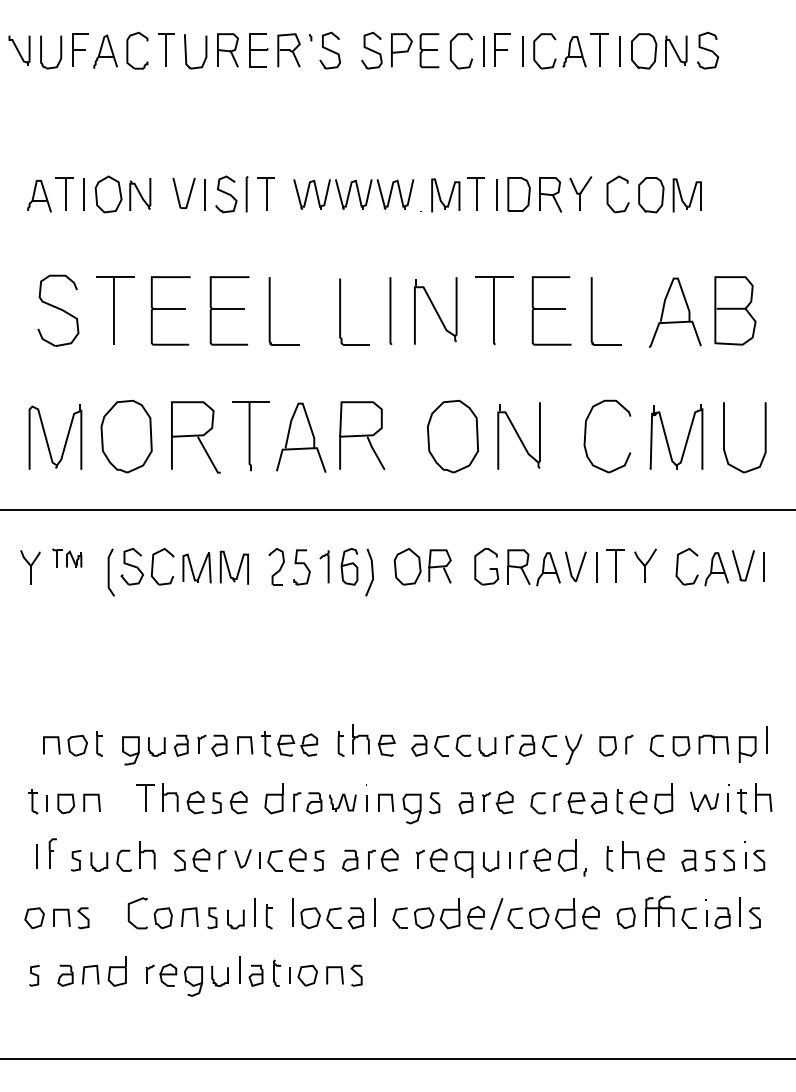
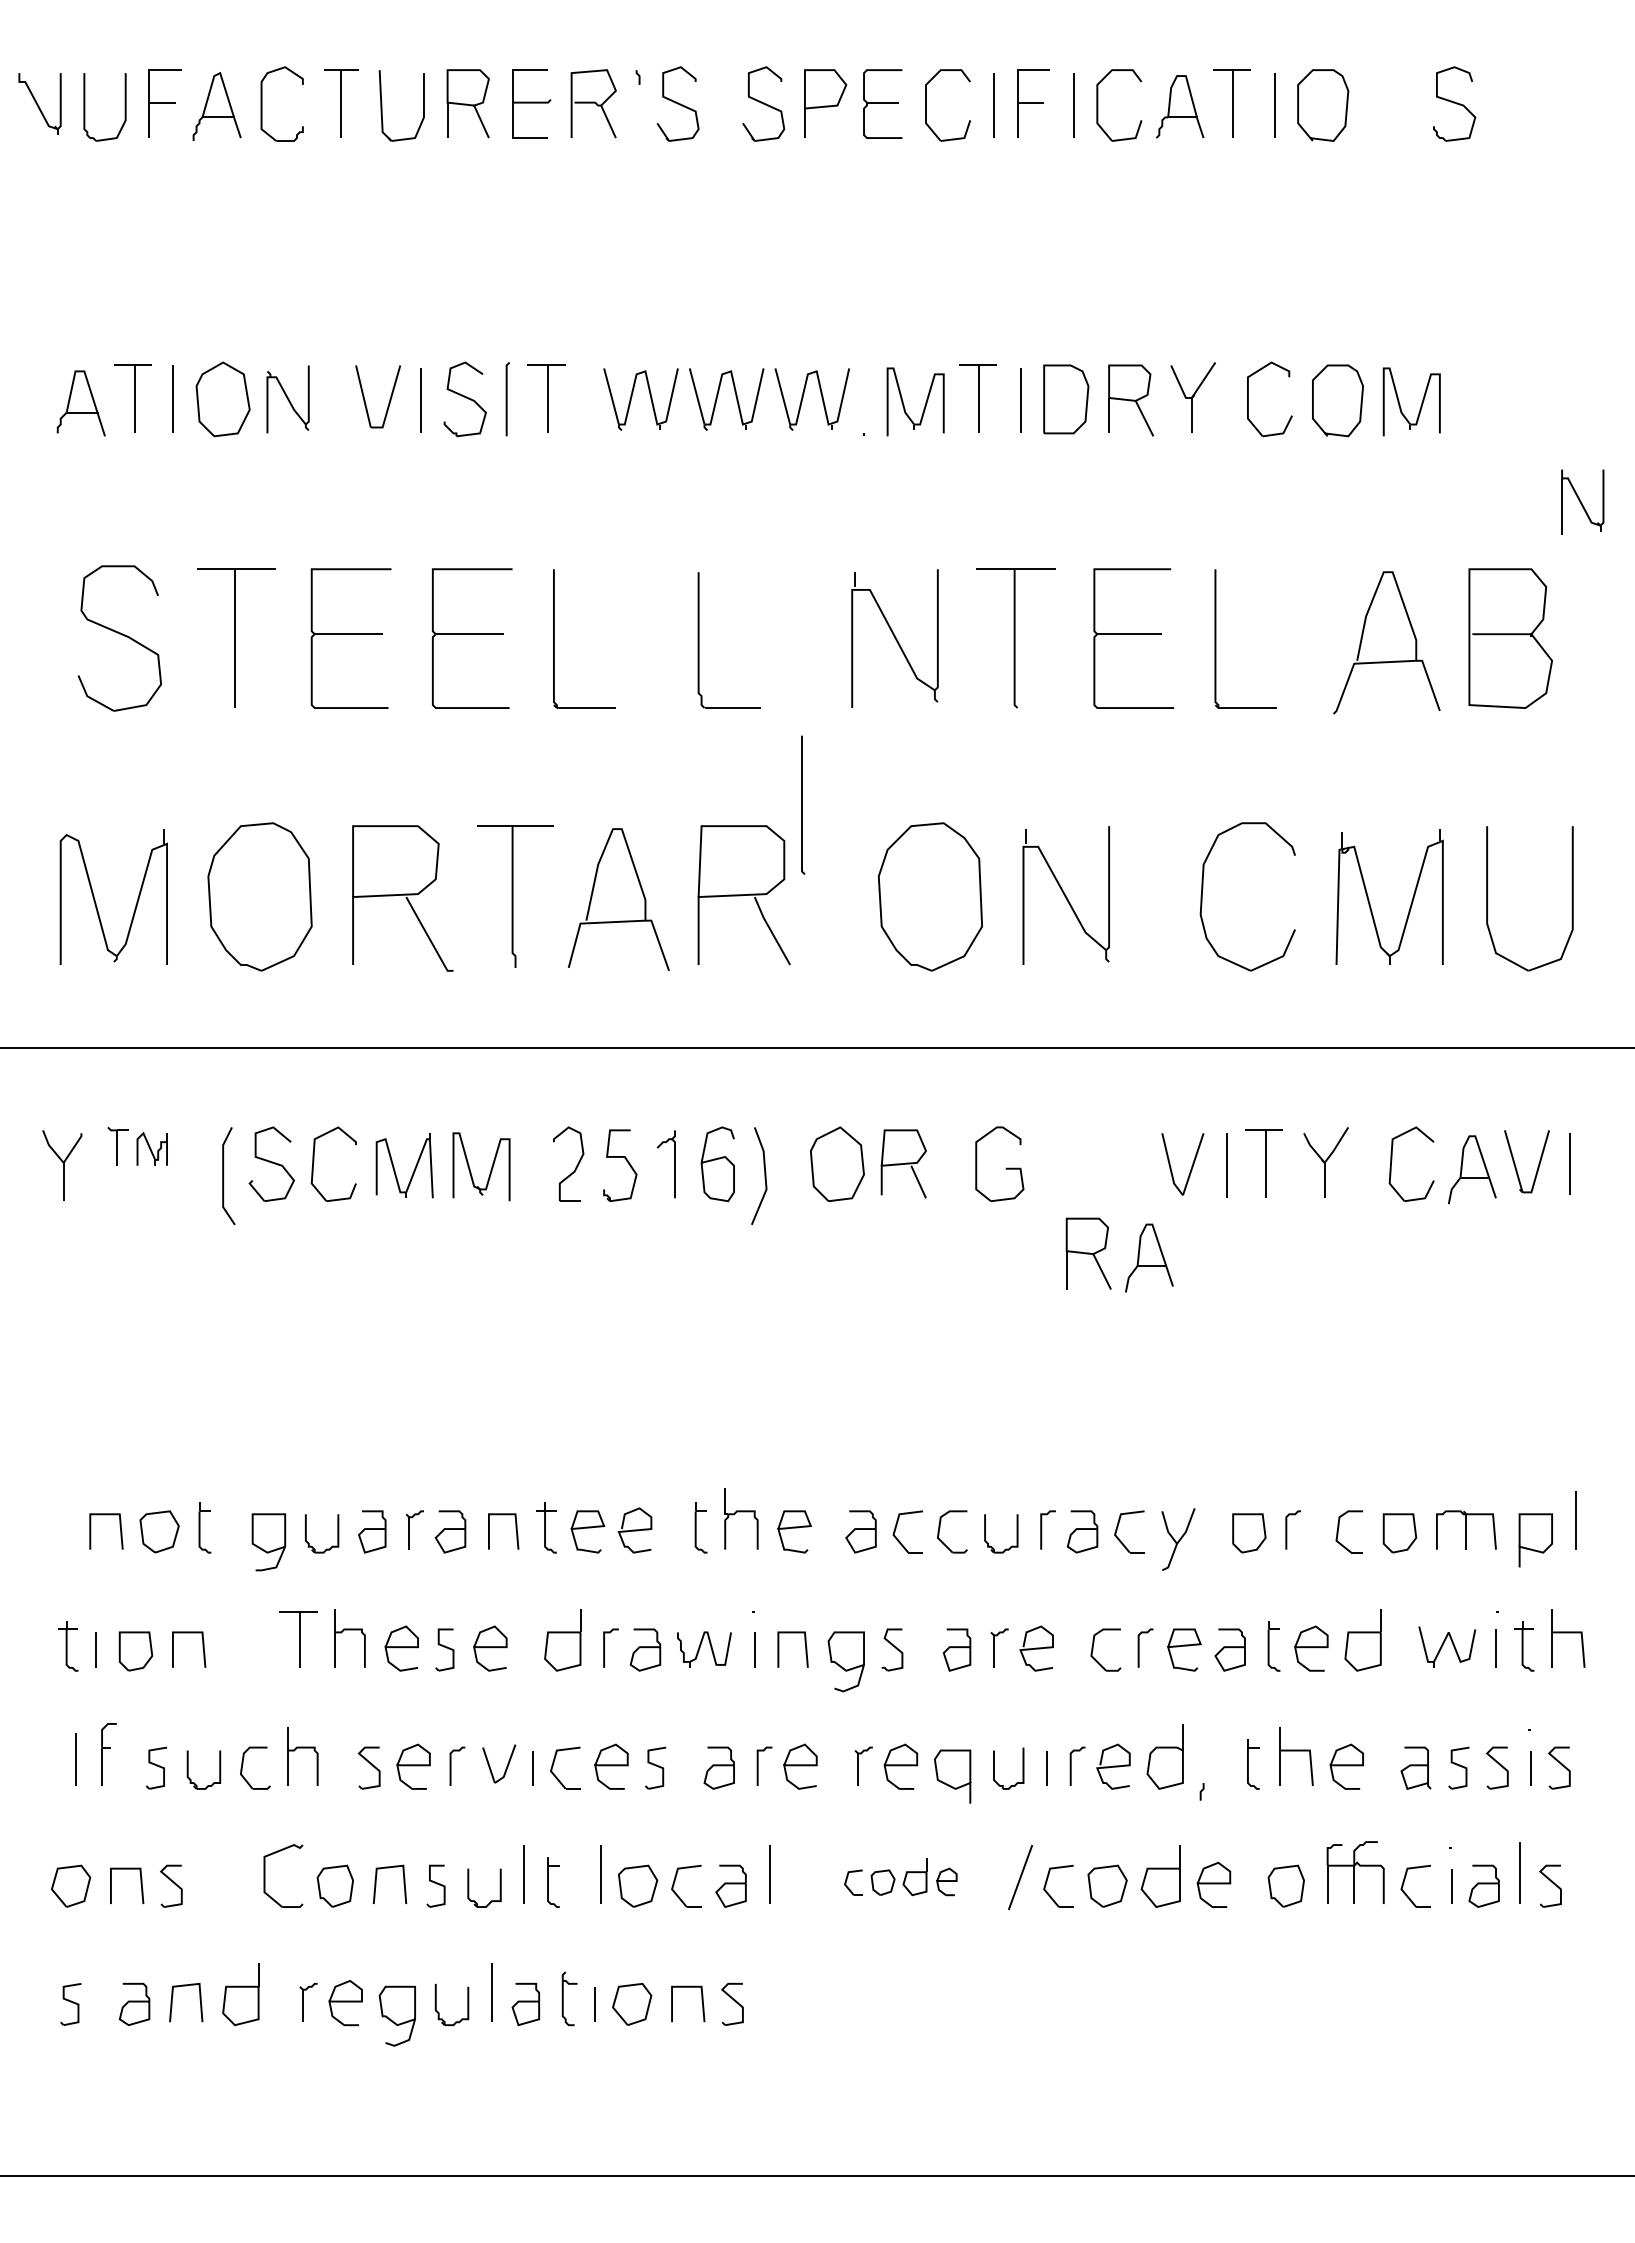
part: (676, 50) -> (1582, 500), moved
line: (390, 311) -> (802, 806), moved
part: (527, 565) -> (1106, 1249), moved
part: (438, 913) -> (900, 1876), size x0.6

